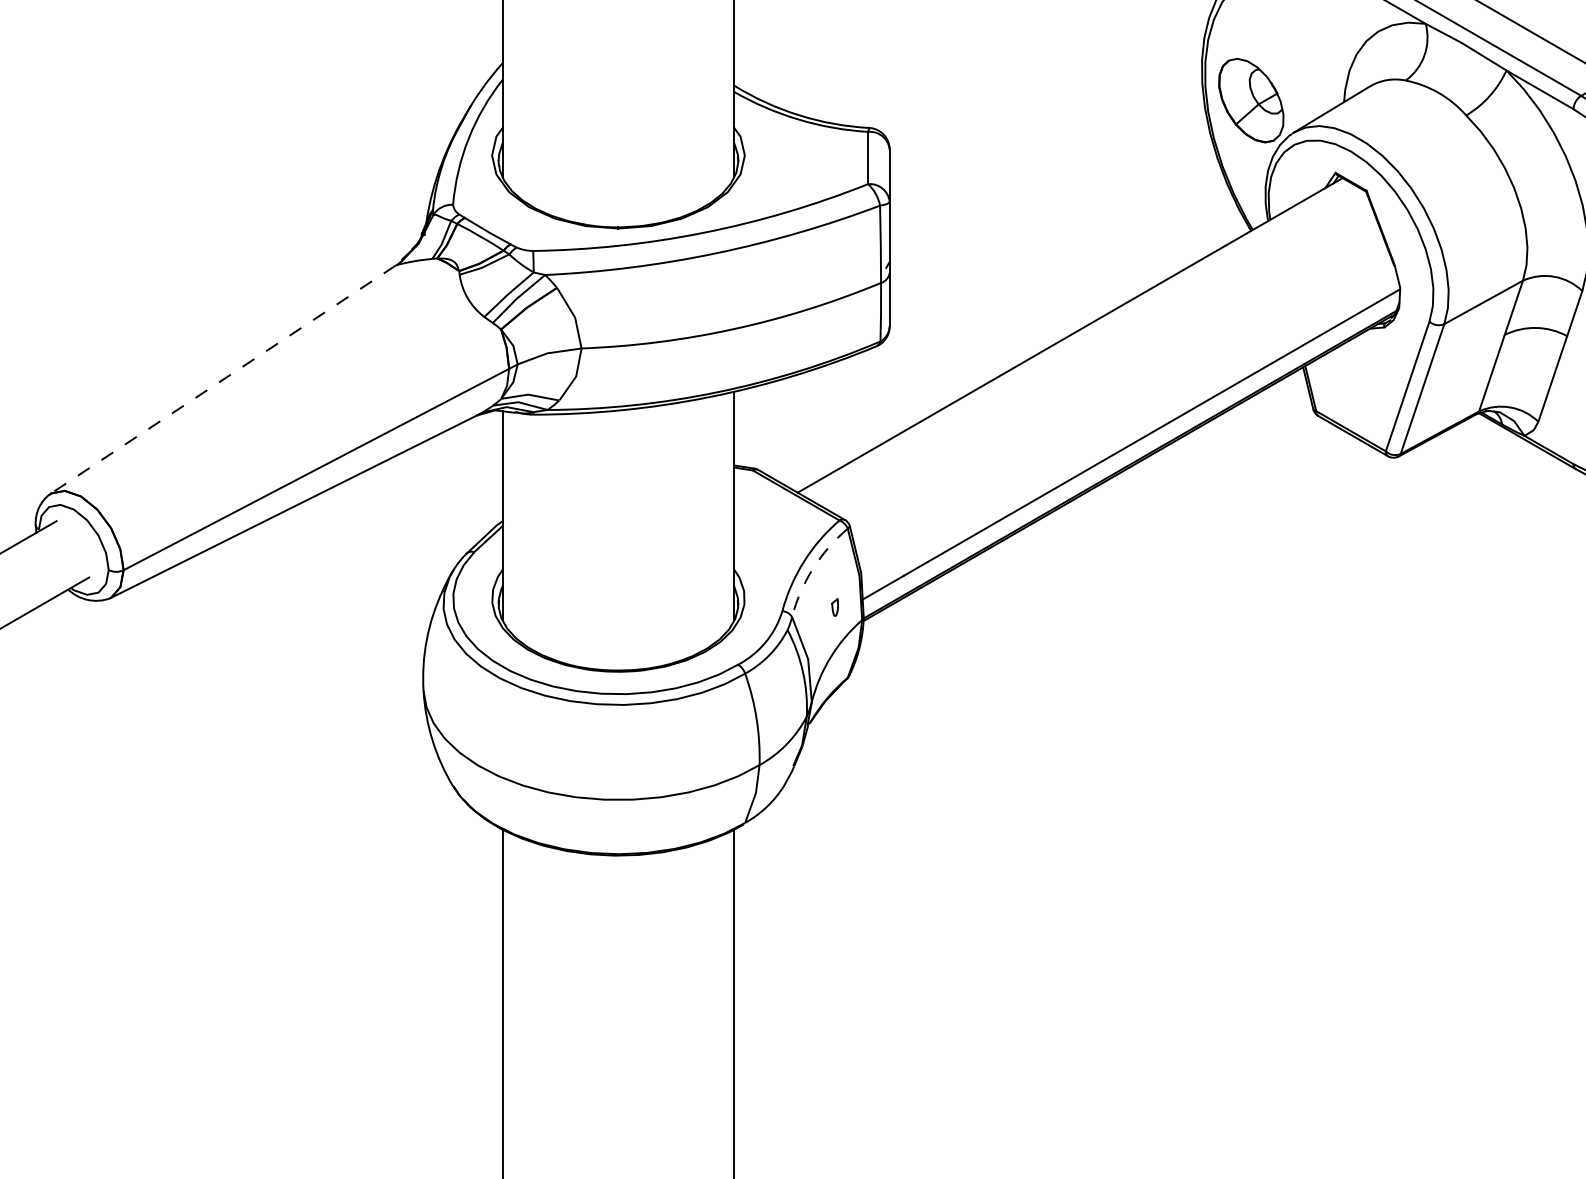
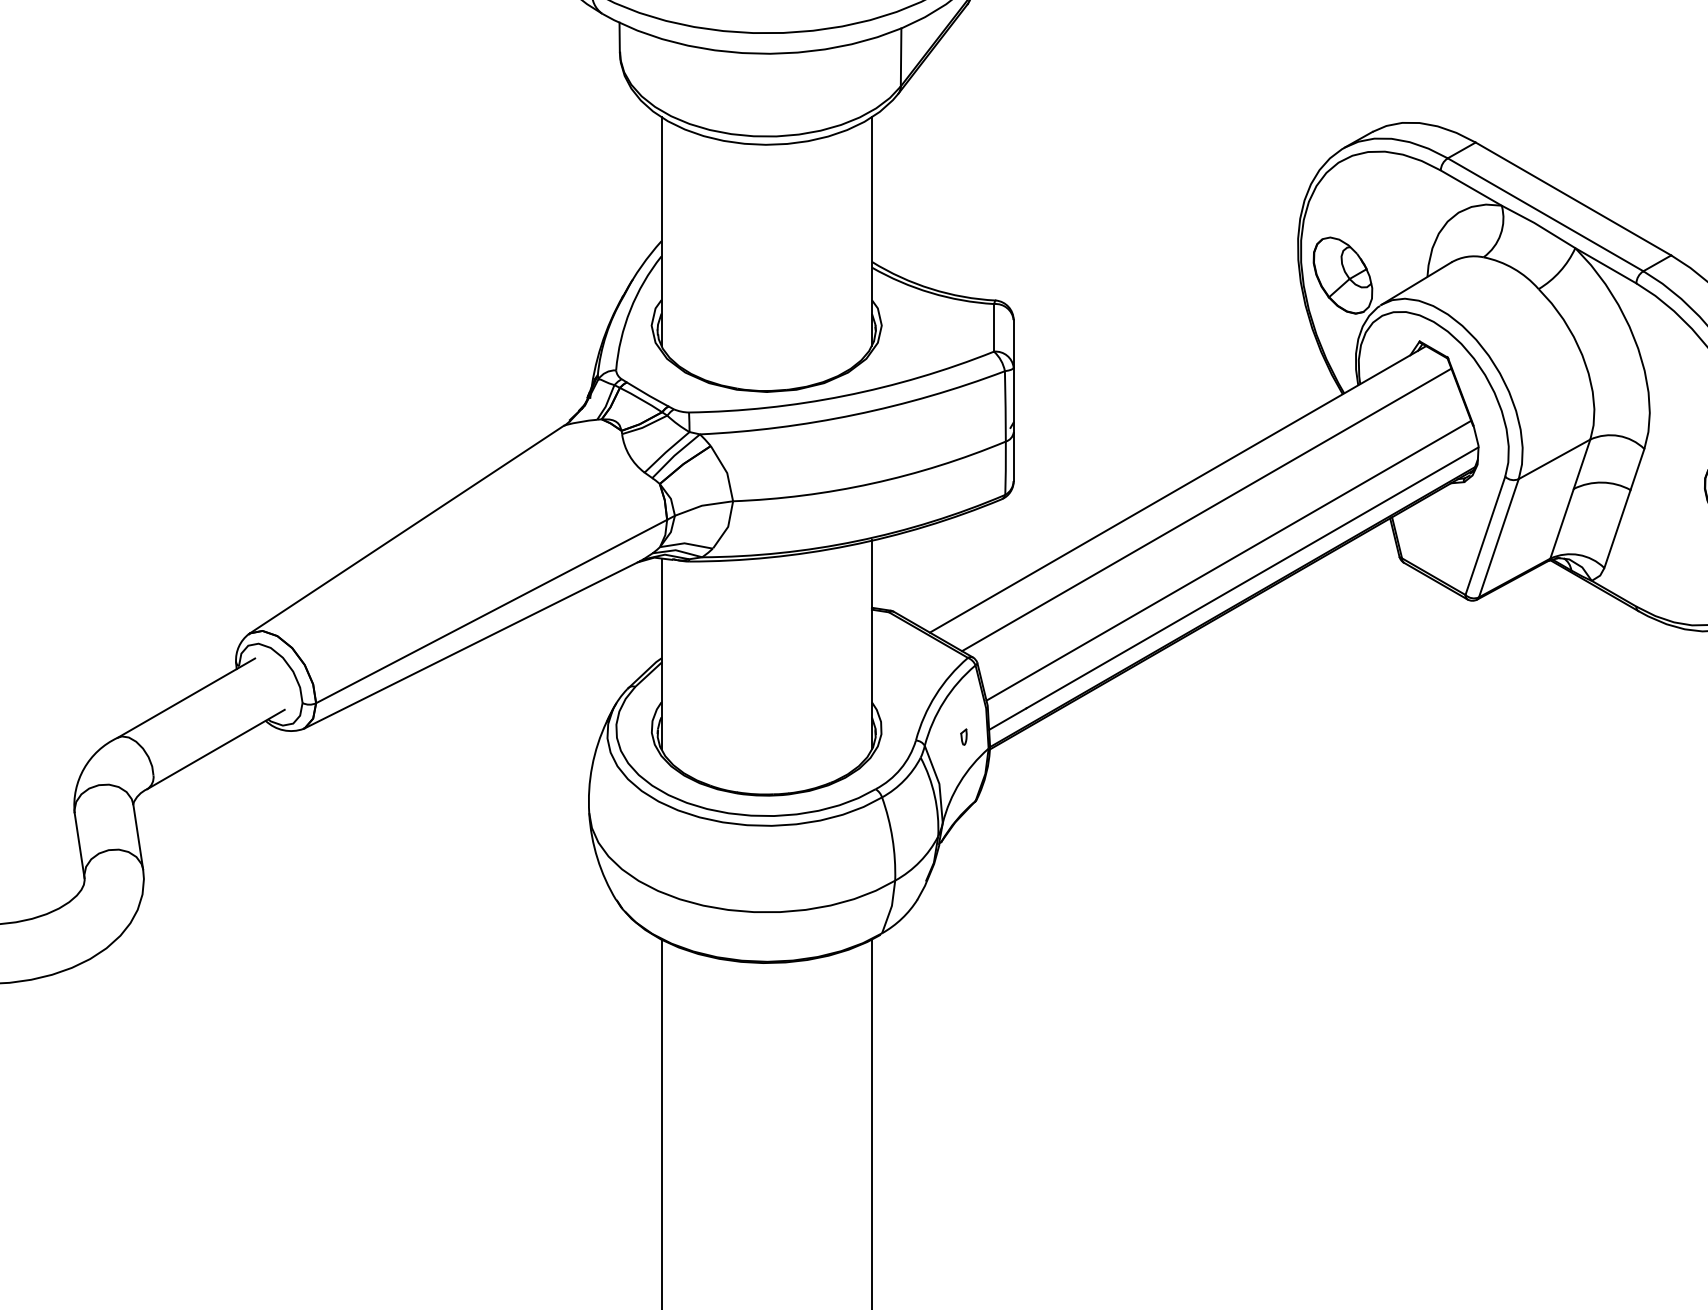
line: (1101, 357) -> (1206, 509), added
line: (222, 379) -> (406, 529), dashed -> solid
line: (1125, 413) -> (1228, 560), added
arc: (812, 568) -> (943, 701), dashed -> solid

